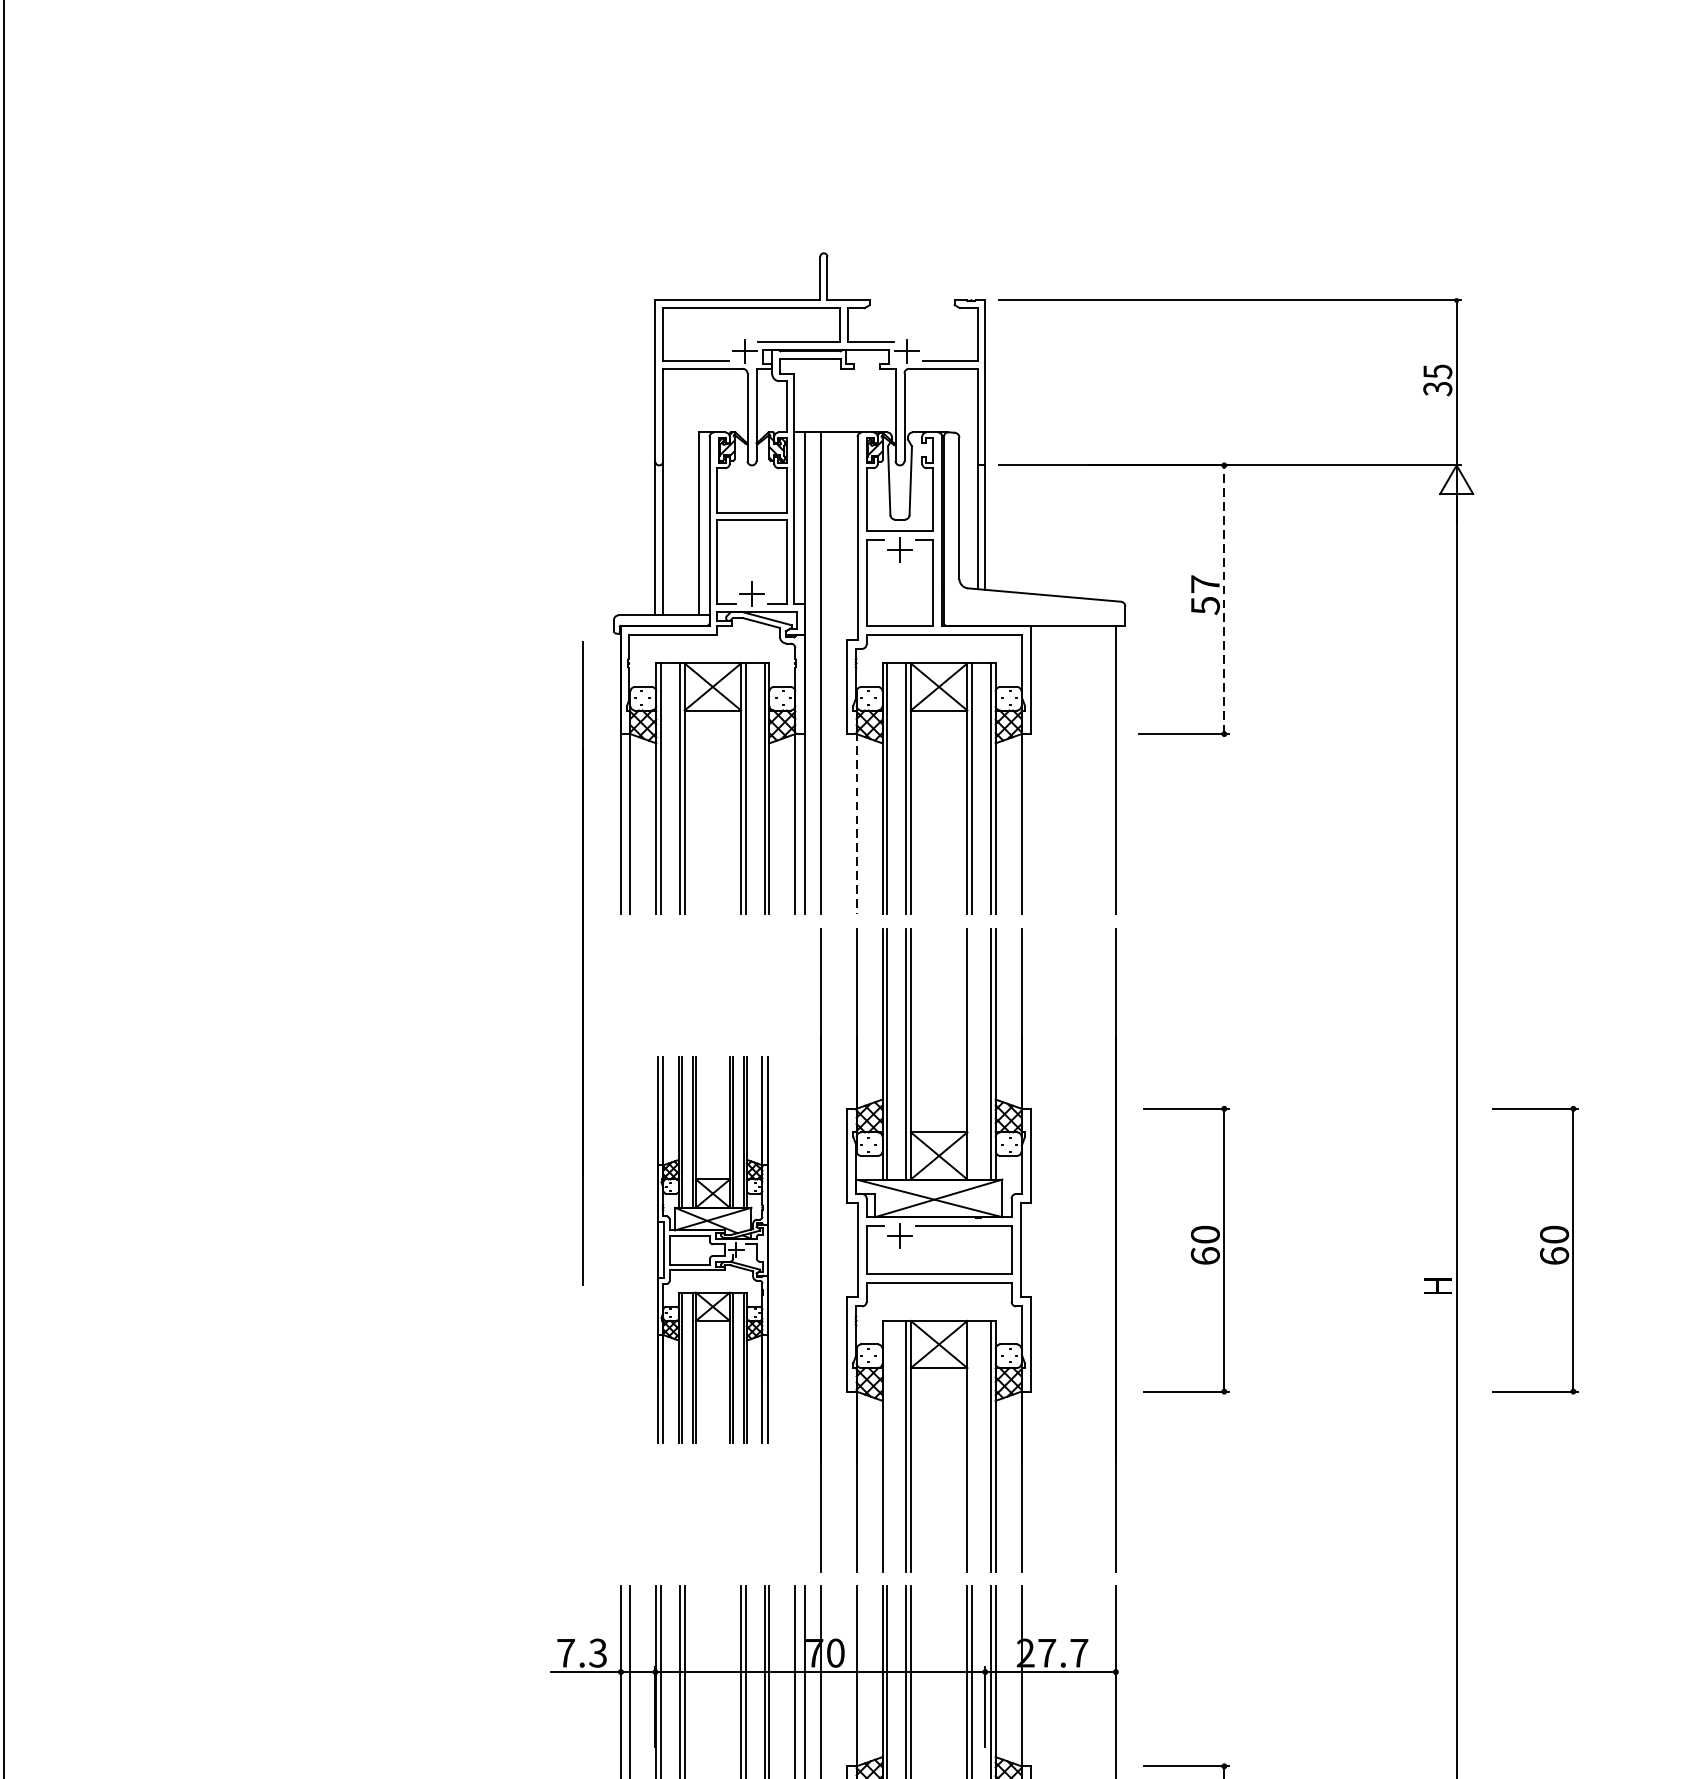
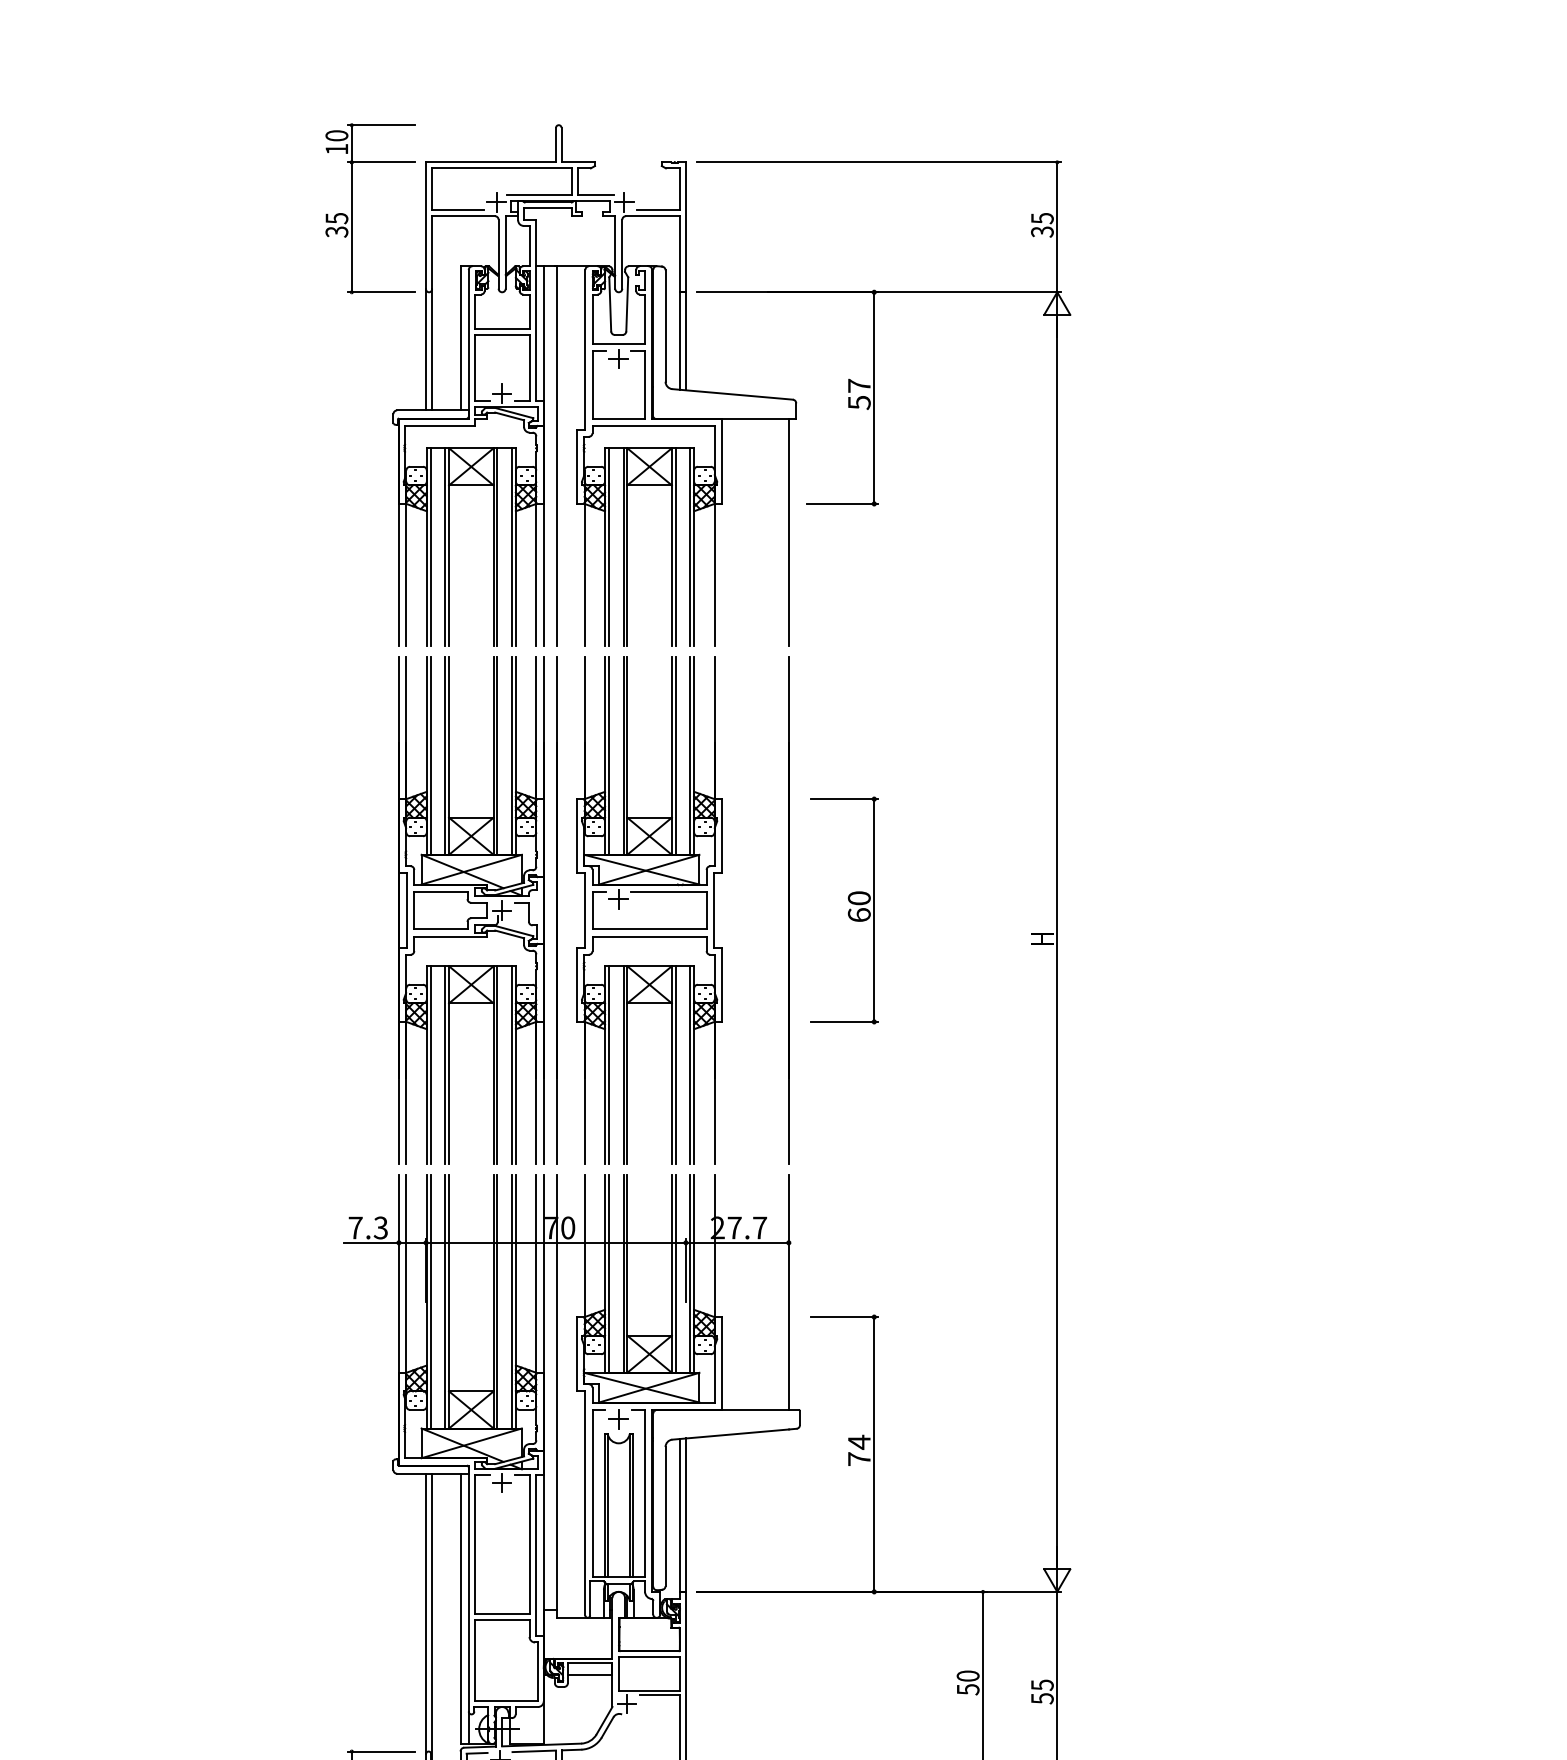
part: (562, 359) -> (352, 208), added
line: (1224, 600) -> (874, 398), dashed -> solid
line: (856, 823) -> (584, 574), dashed -> solid
line: (582, 963) -> (368, 684), removed
line: (972, 1053) -> (675, 755), added
part: (713, 1250) -> (471, 910), size x1.67
part: (1535, 1250) -> (1119, 910), removed
line: (886, 1445) -> (608, 1064), added
line: (972, 1445) -> (675, 1064), added

